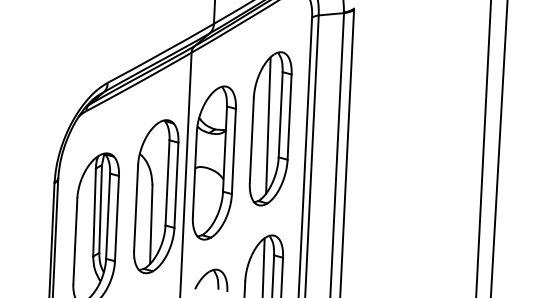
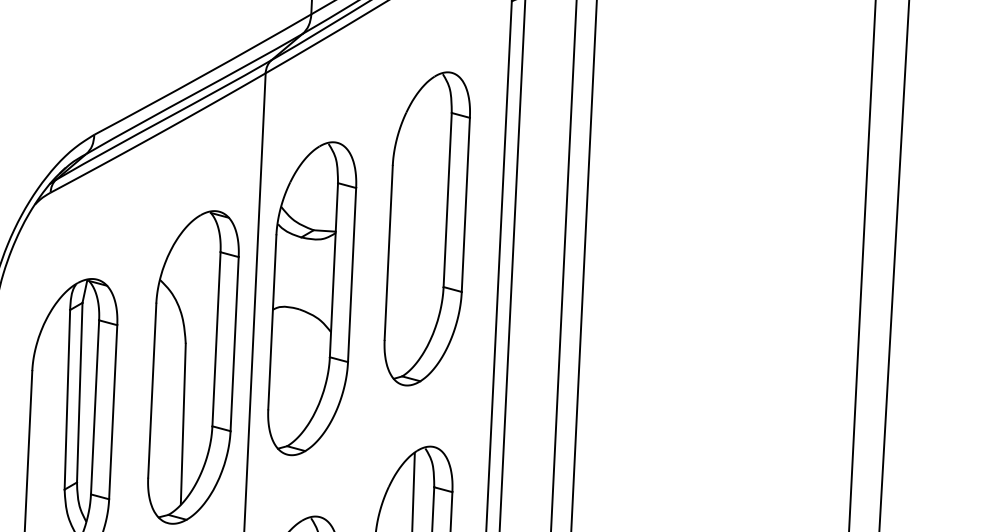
line: (268, 125) -> (422, 221), removed

